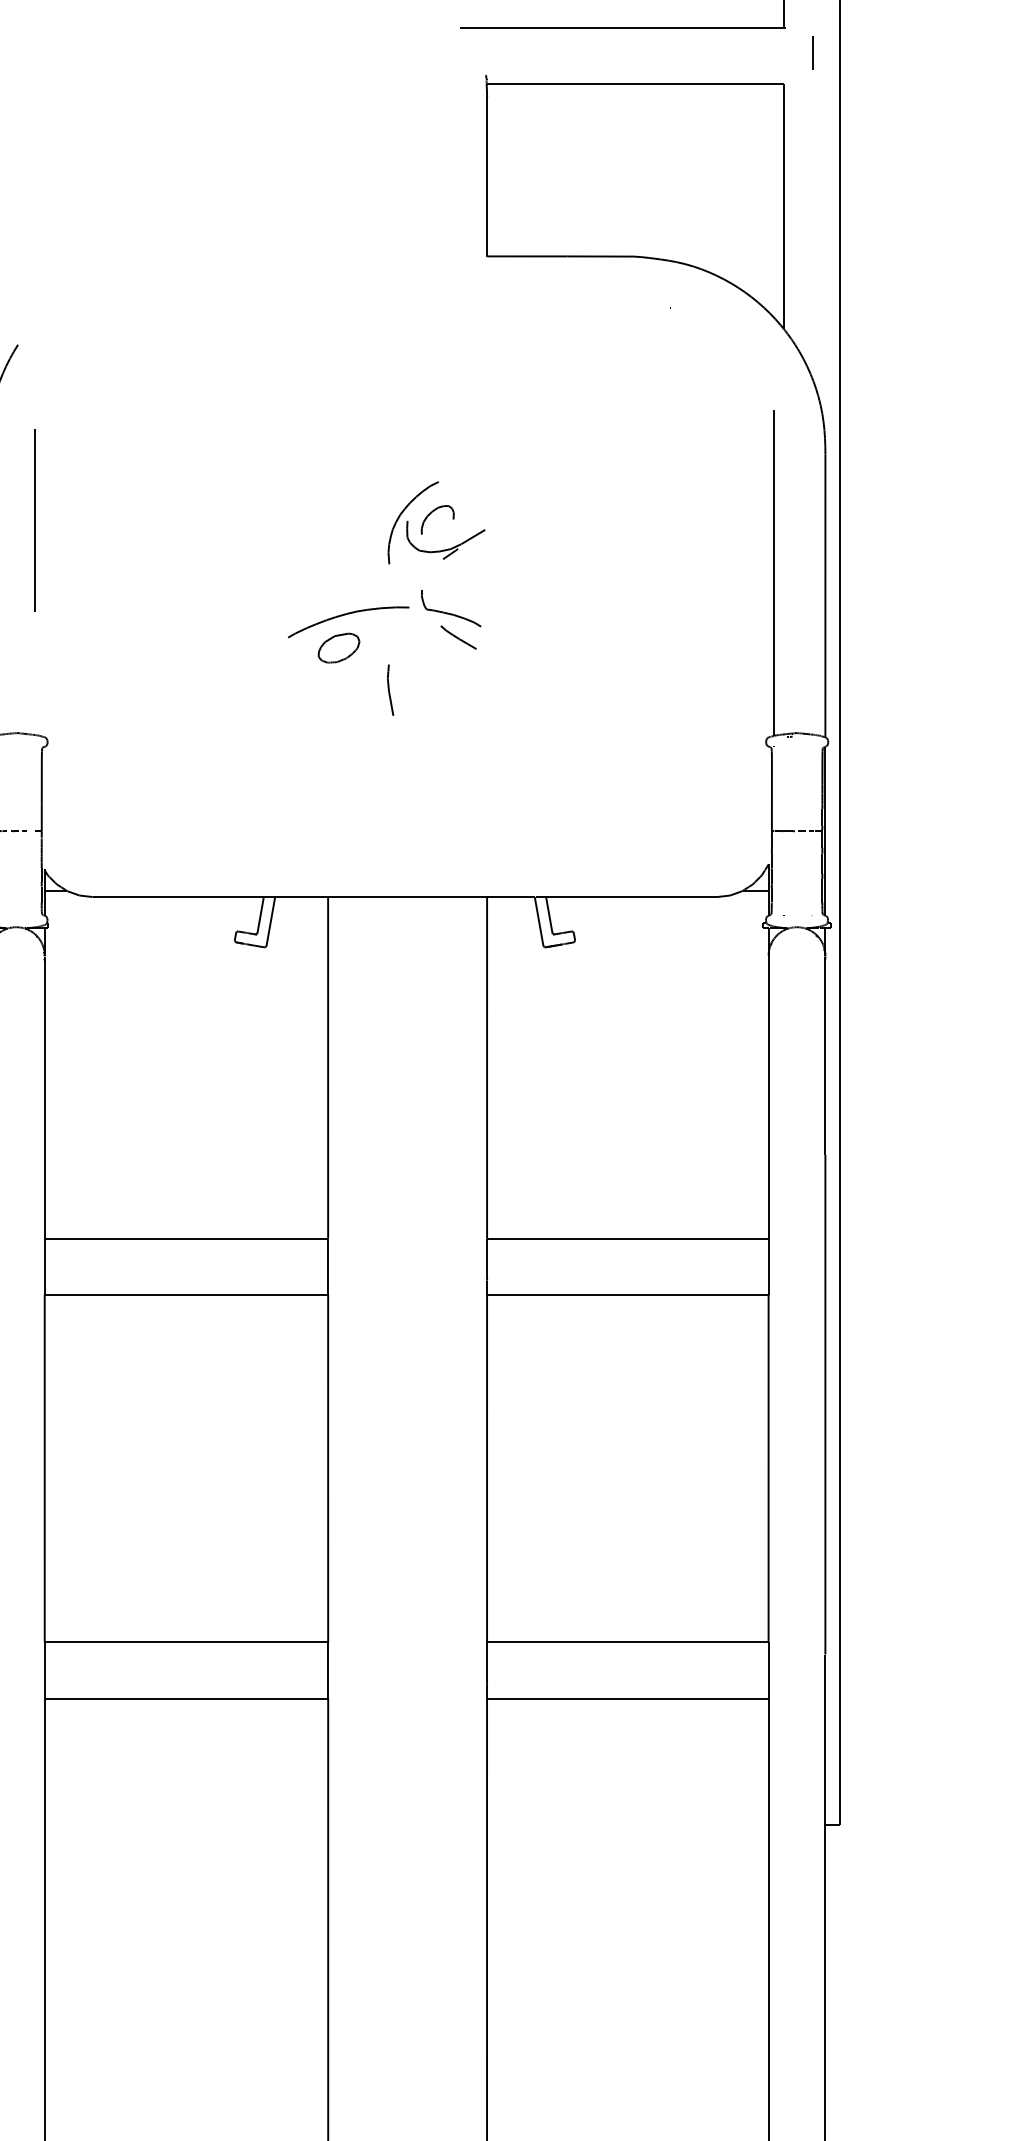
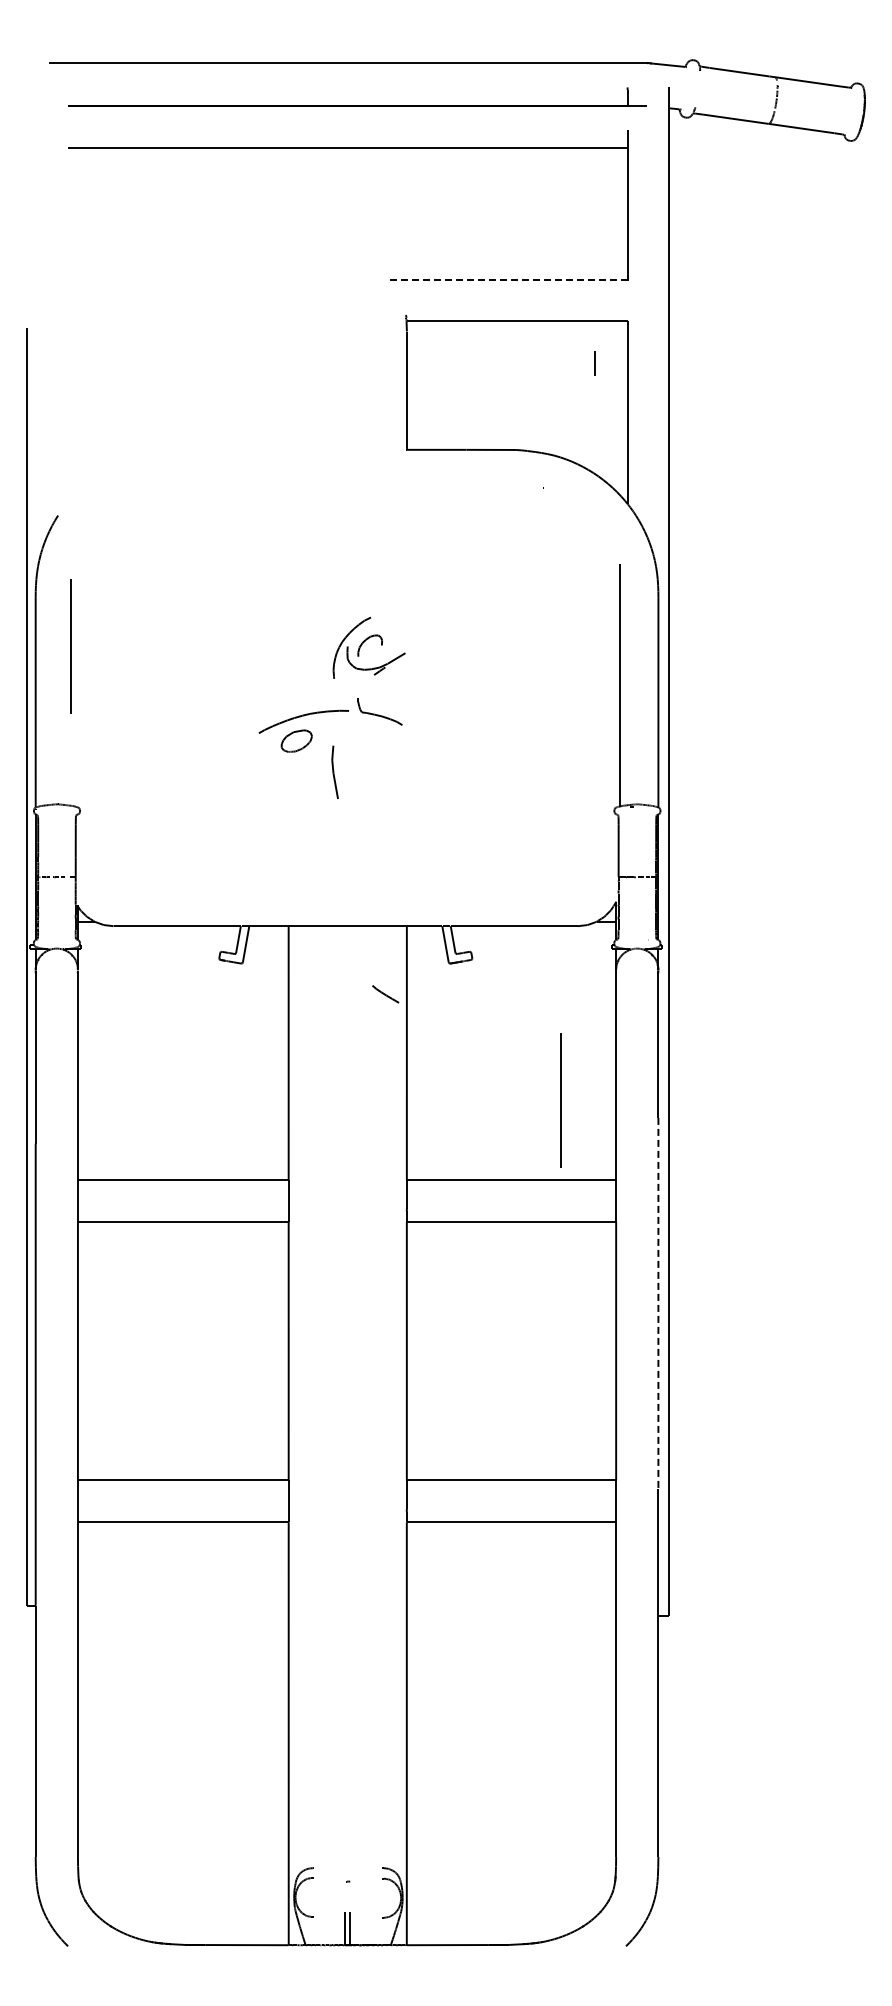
line: (622, 27) -> (507, 279), solid -> dashed
line: (812, 52) -> (594, 363), moved
line: (458, 637) -> (385, 994), moved
part: (389, 690) -> (334, 772), size x1.4
line: (693, 1131) -> (560, 1100), added
line: (825, 1404) -> (658, 1303), solid -> dashed

